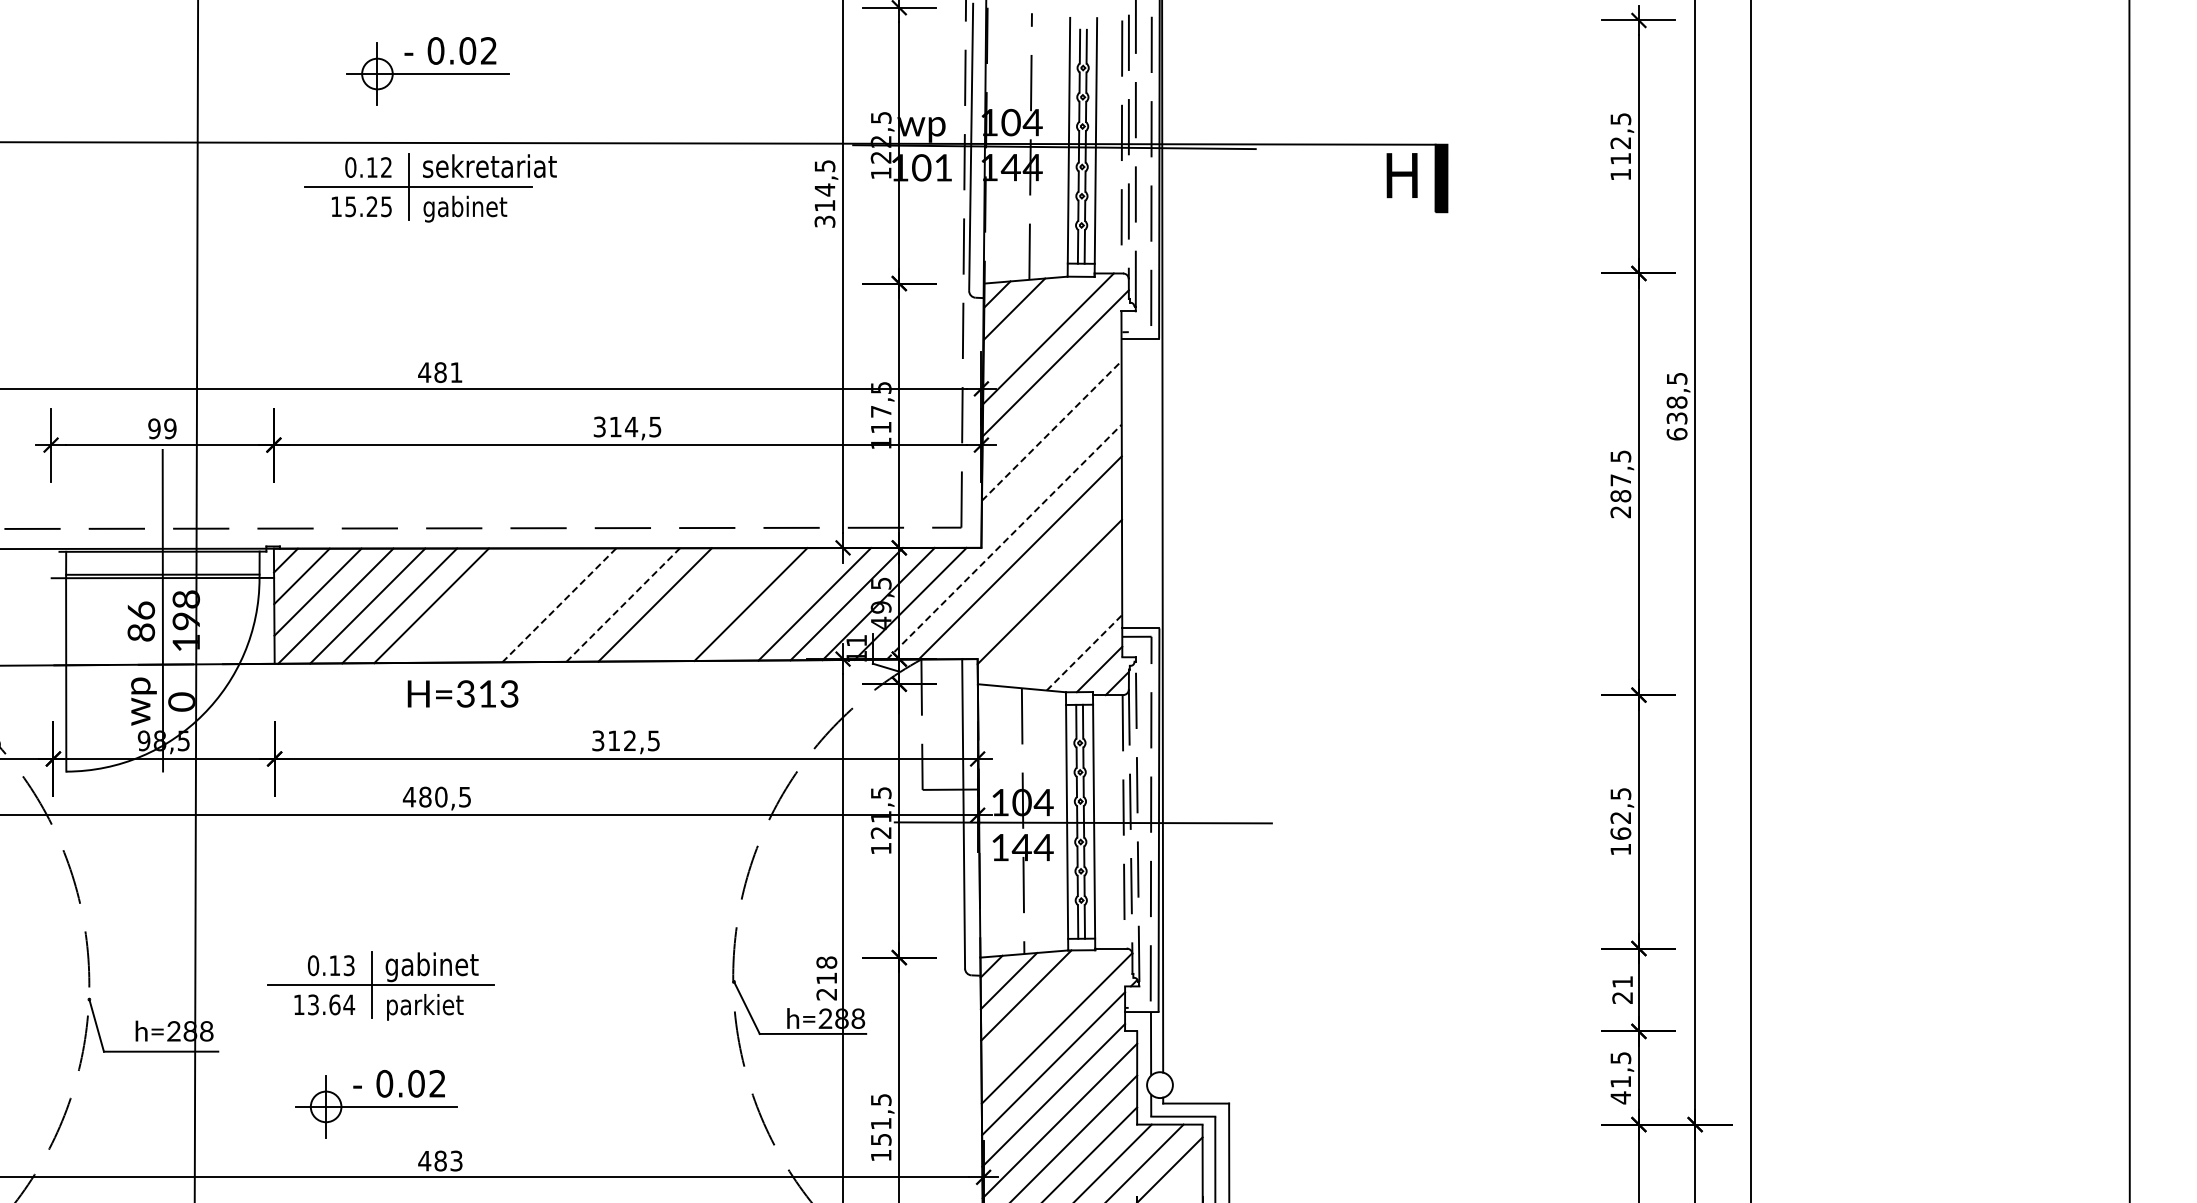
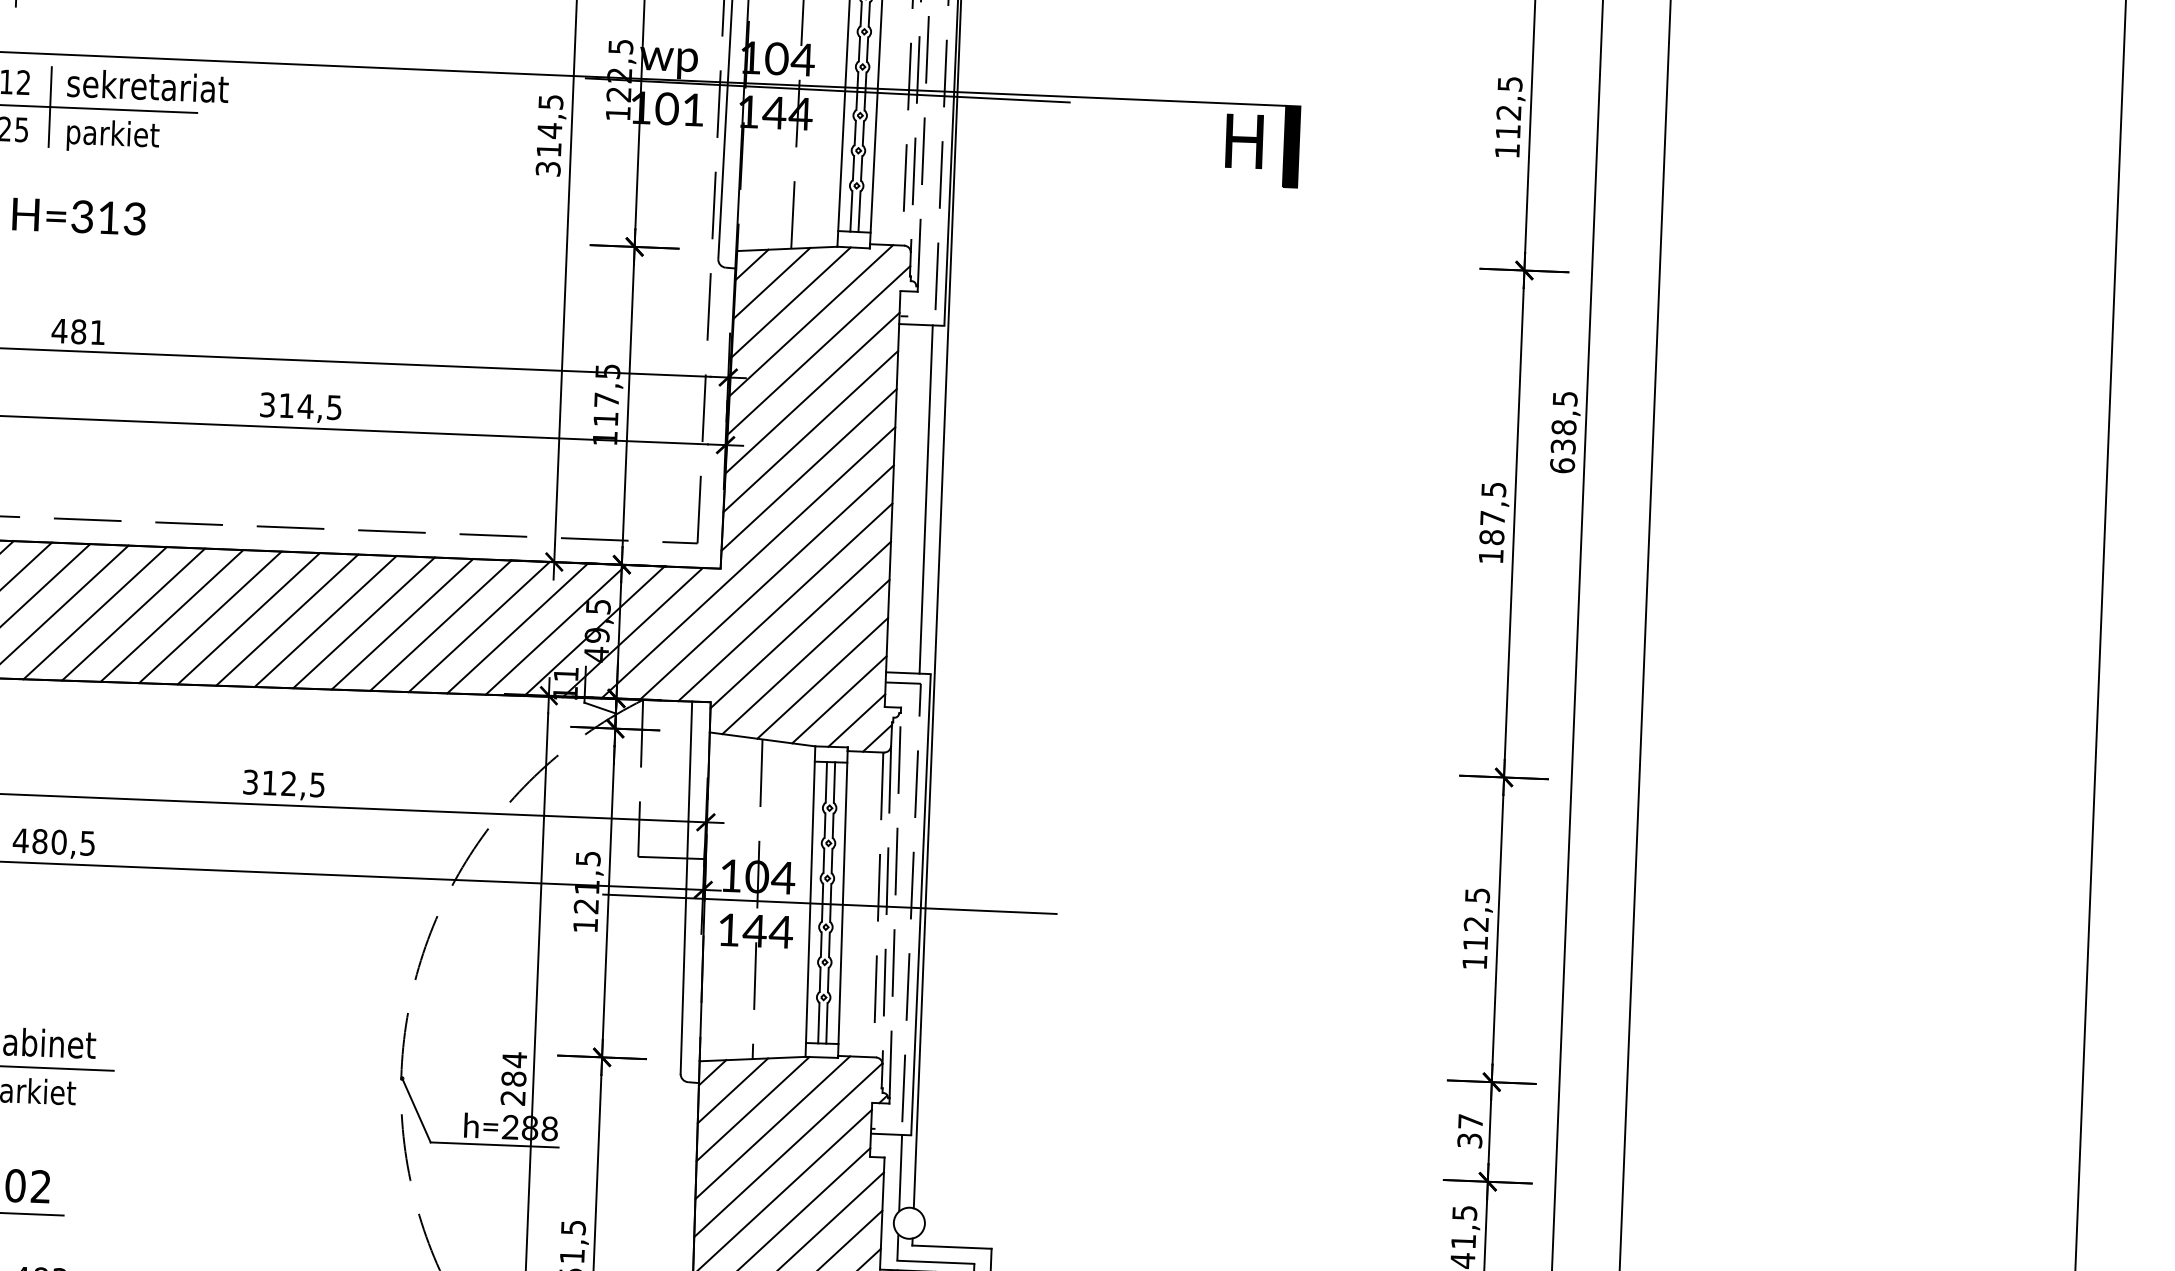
text: (465, 208) -> (116, 135), gabinet -> parkiet
line: (1030, 324) -> (790, 302), added
line: (1051, 398) -> (812, 392), added
line: (1051, 430) -> (810, 430), dashed -> solid
line: (1051, 462) -> (809, 469), added
line: (1149, 483) -> (925, 499), added
text: (1620, 512) -> (1490, 557), 287,5 -> 187,5
line: (1004, 541) -> (748, 562), dashed -> solid
line: (1035, 573) -> (784, 602), added
line: (623, 604) -> (287, 619), dashed -> solid
line: (686, 604) -> (363, 622), added
line: (718, 604) -> (401, 624), added
line: (782, 604) -> (478, 627), added
line: (463, 605) -> (95, 612), added
line: (495, 605) -> (133, 614), added
line: (527, 605) -> (172, 616), added
line: (559, 605) -> (210, 617), dashed -> solid
line: (591, 605) -> (249, 619), added
line: (1055, 618) -> (806, 657), added
line: (1069, 635) -> (822, 678), added
line: (1084, 652) -> (839, 699), dashed -> solid
text: (462, 693) -> (78, 216), moved
text: (1620, 833) -> (1475, 942), 162,5 -> 112,5
text: (826, 970) -> (513, 1069), 218 -> 284
text: (1622, 989) -> (1470, 1130), 21 -> 37
line: (1043, 1010) -> (772, 1127), added

